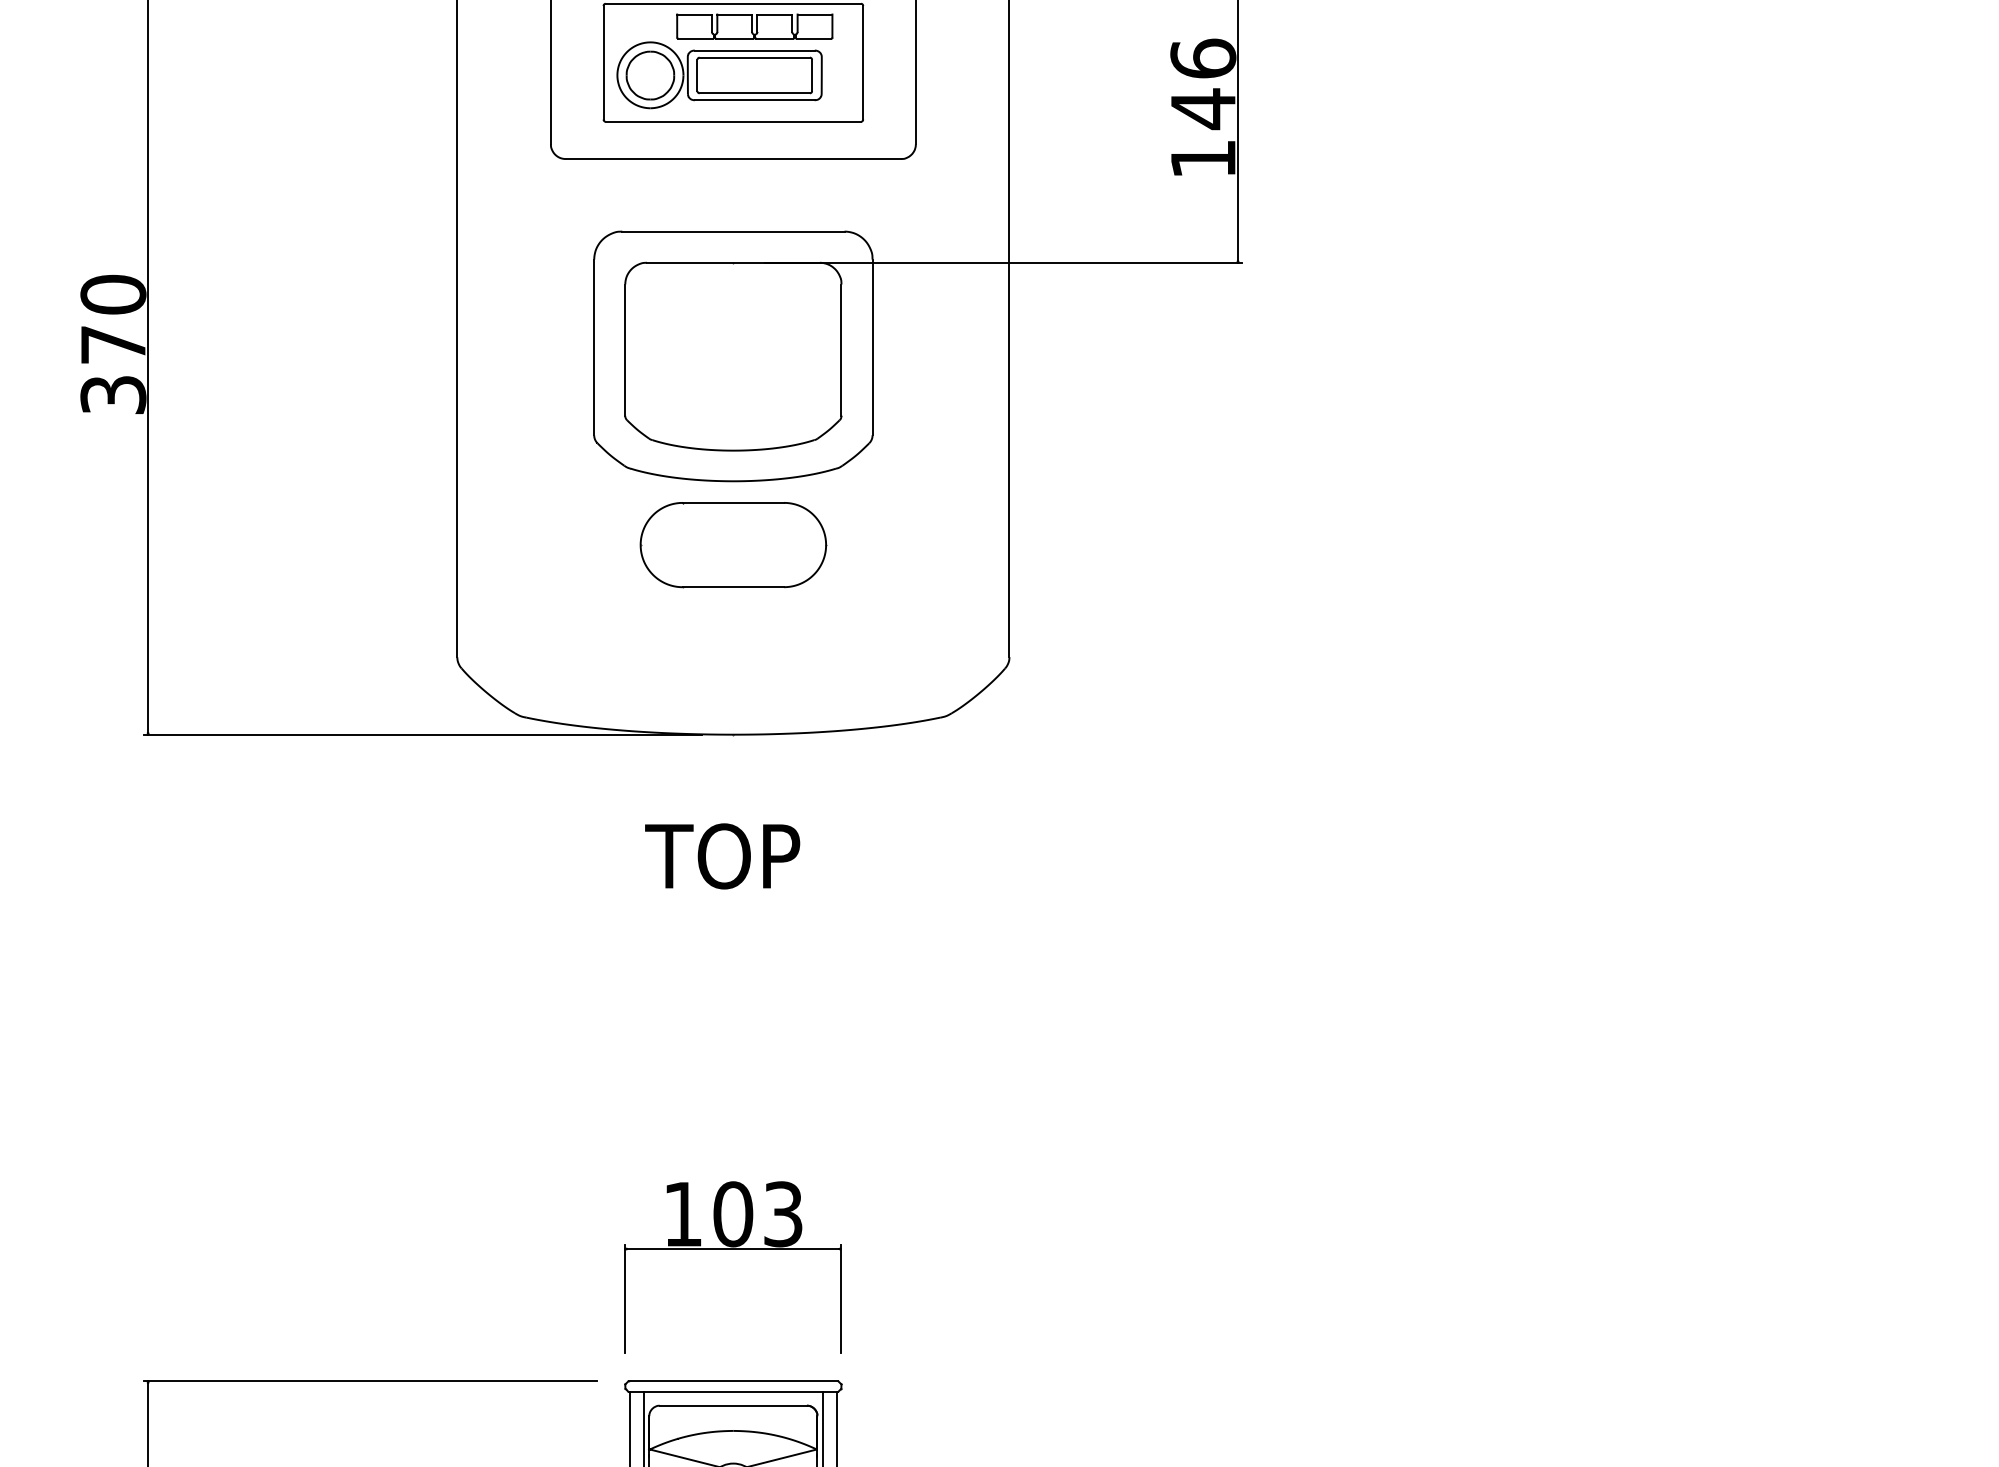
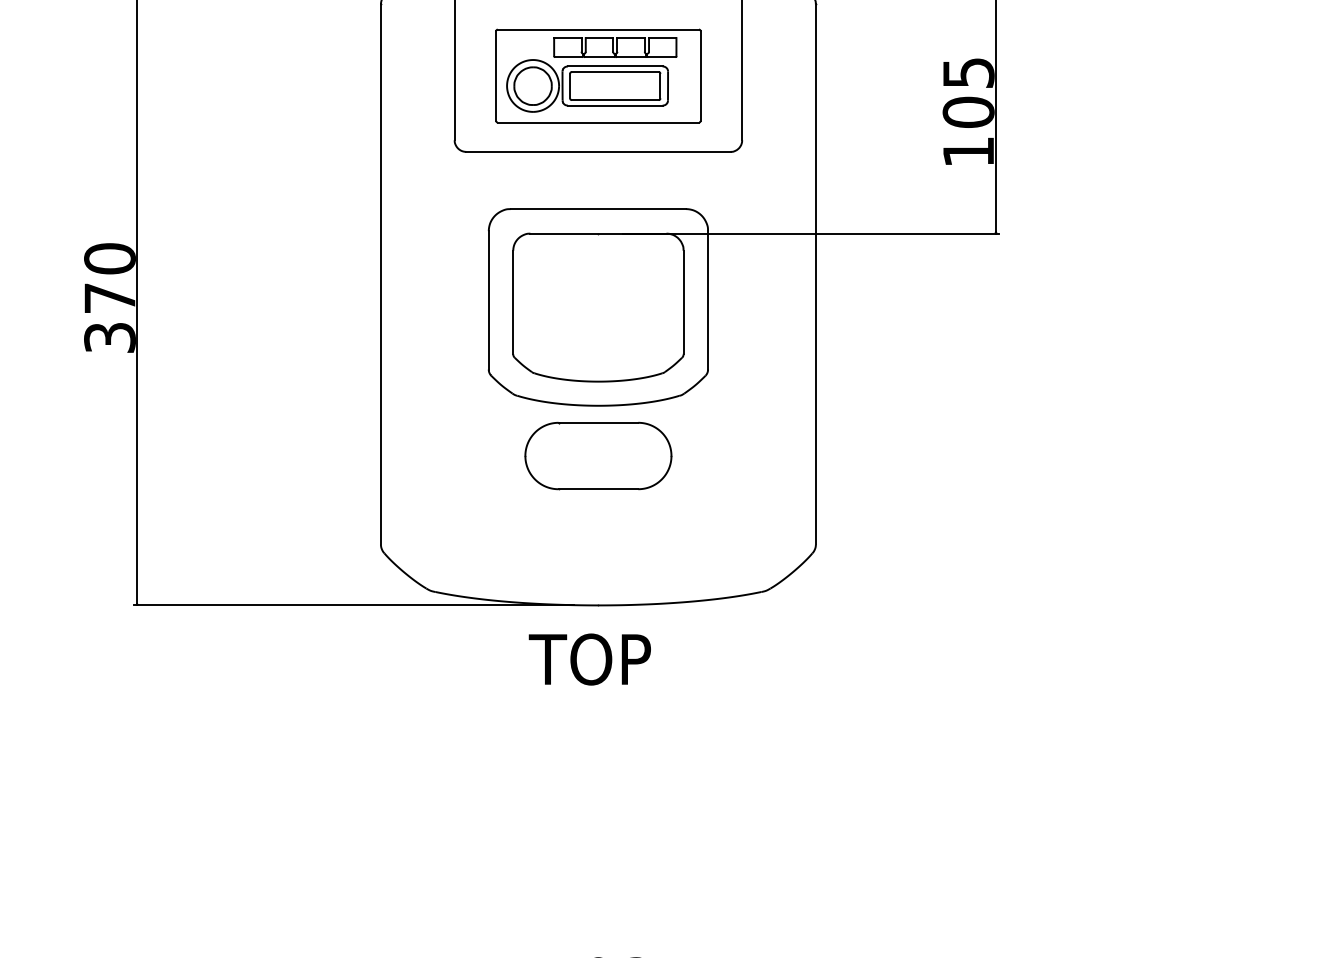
text: (1203, 84) -> (968, 93), 146 -> 105
text: (722, 856) -> (589, 659), moved

